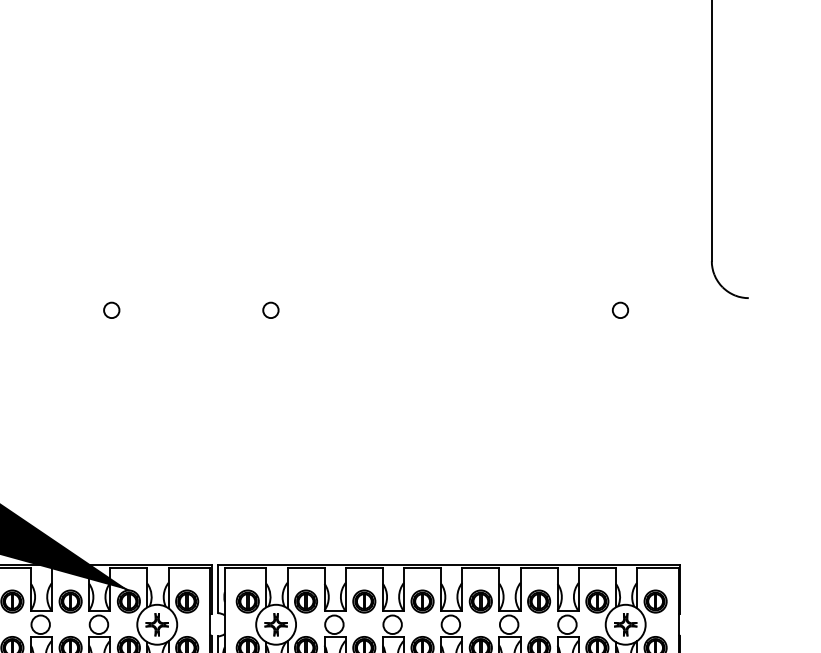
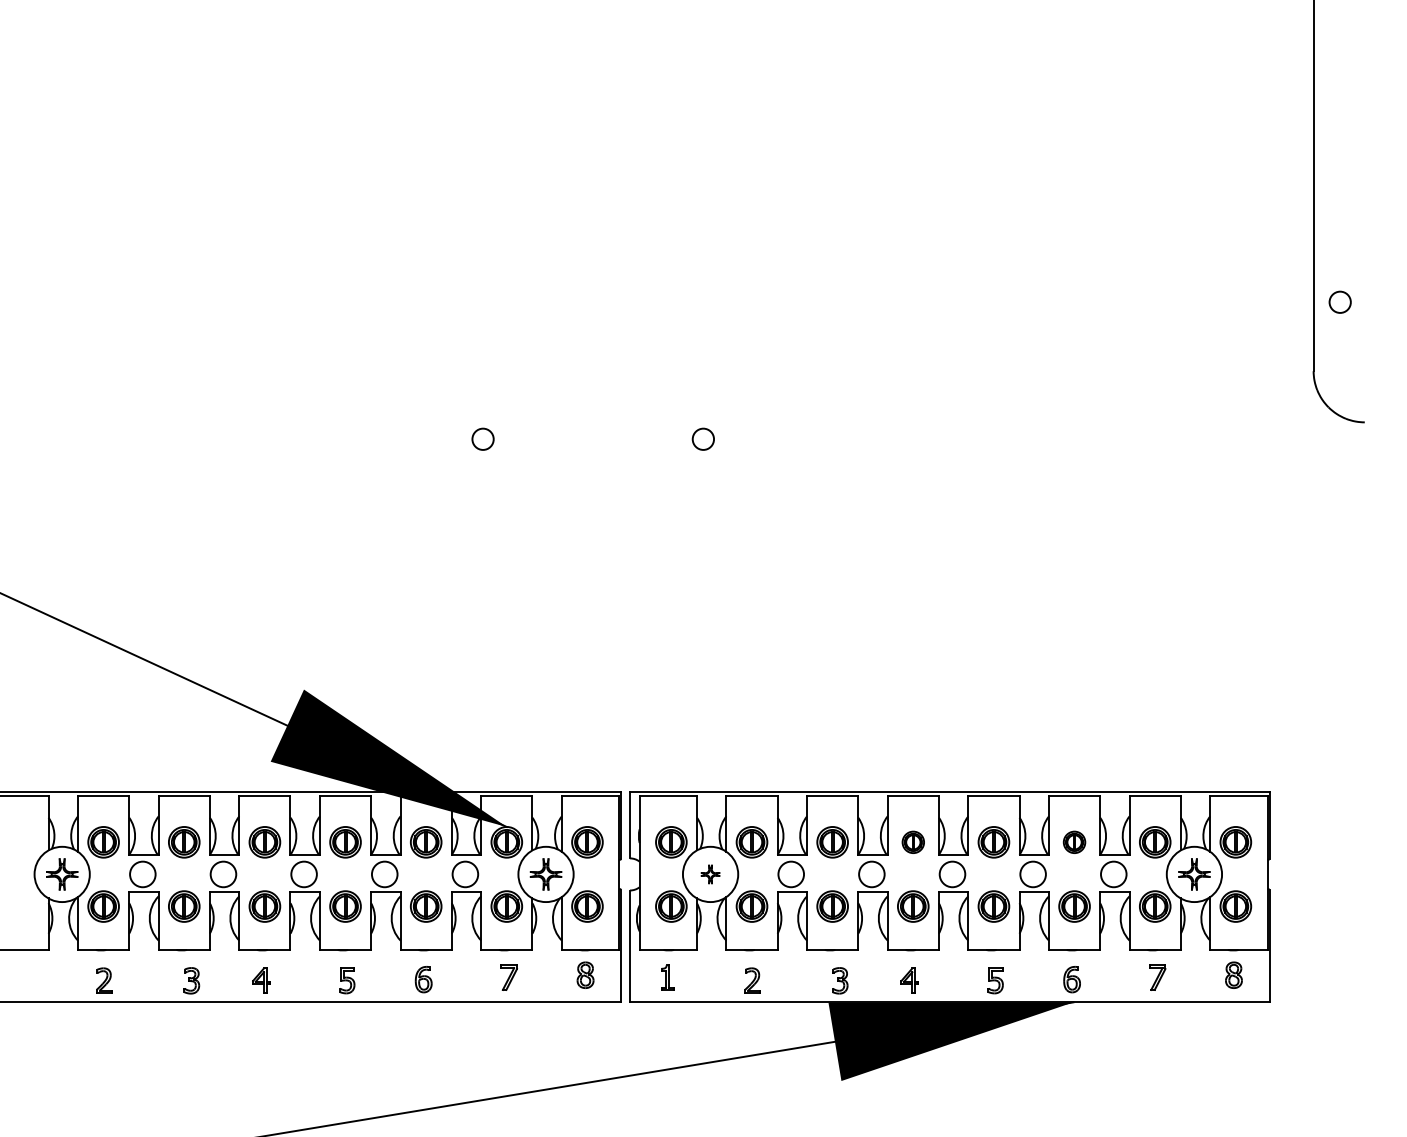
circle: (619, 309) -> (1339, 301), moved
part: (422, 601) -> (913, 842), size x0.7
part: (539, 601) -> (1074, 842), size x0.7
part: (276, 624) -> (710, 874), size x0.6

